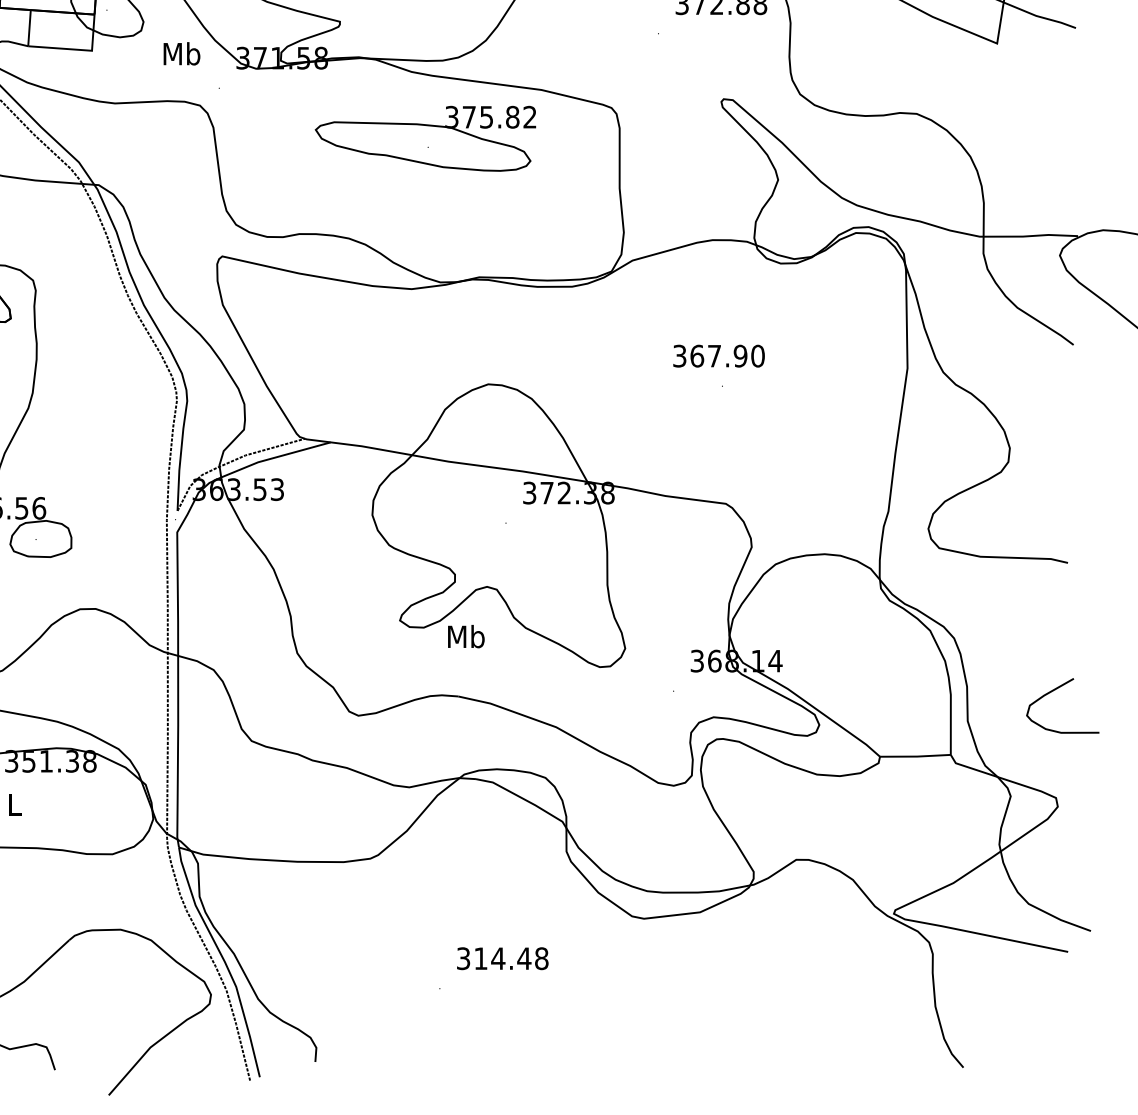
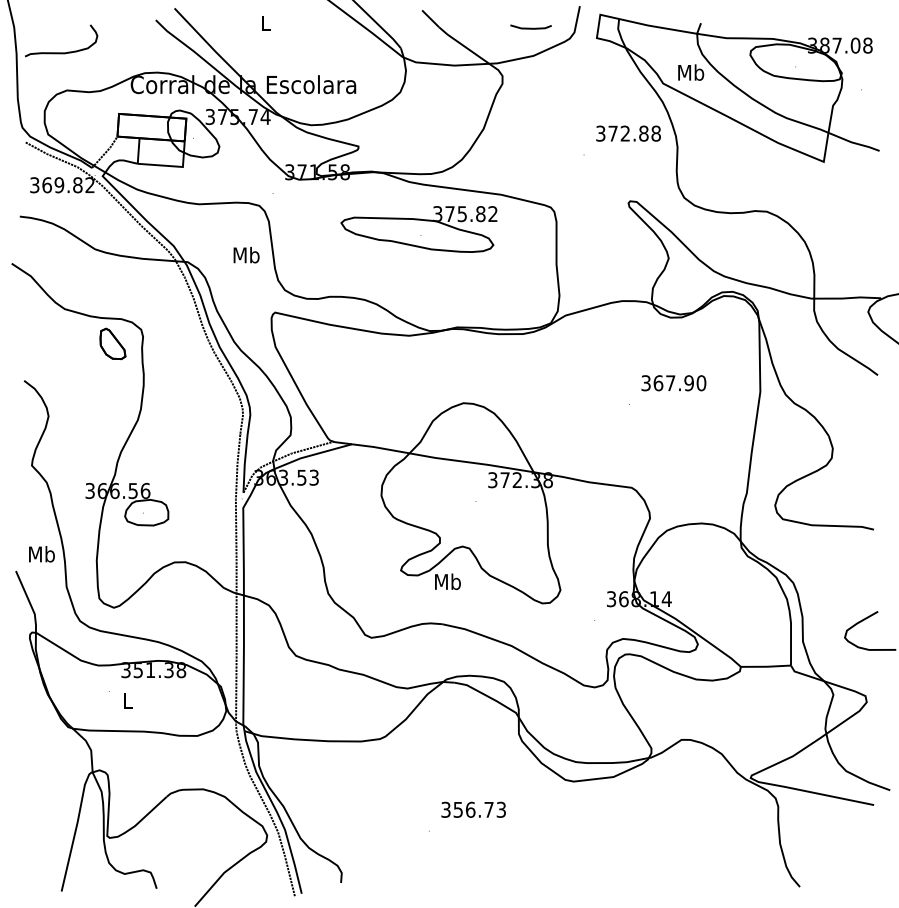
text: (181, 52) -> (246, 254), moved
text: (718, 356) -> (673, 383), moved
text: (510, 958) -> (479, 809), 314.48 -> 356.73

